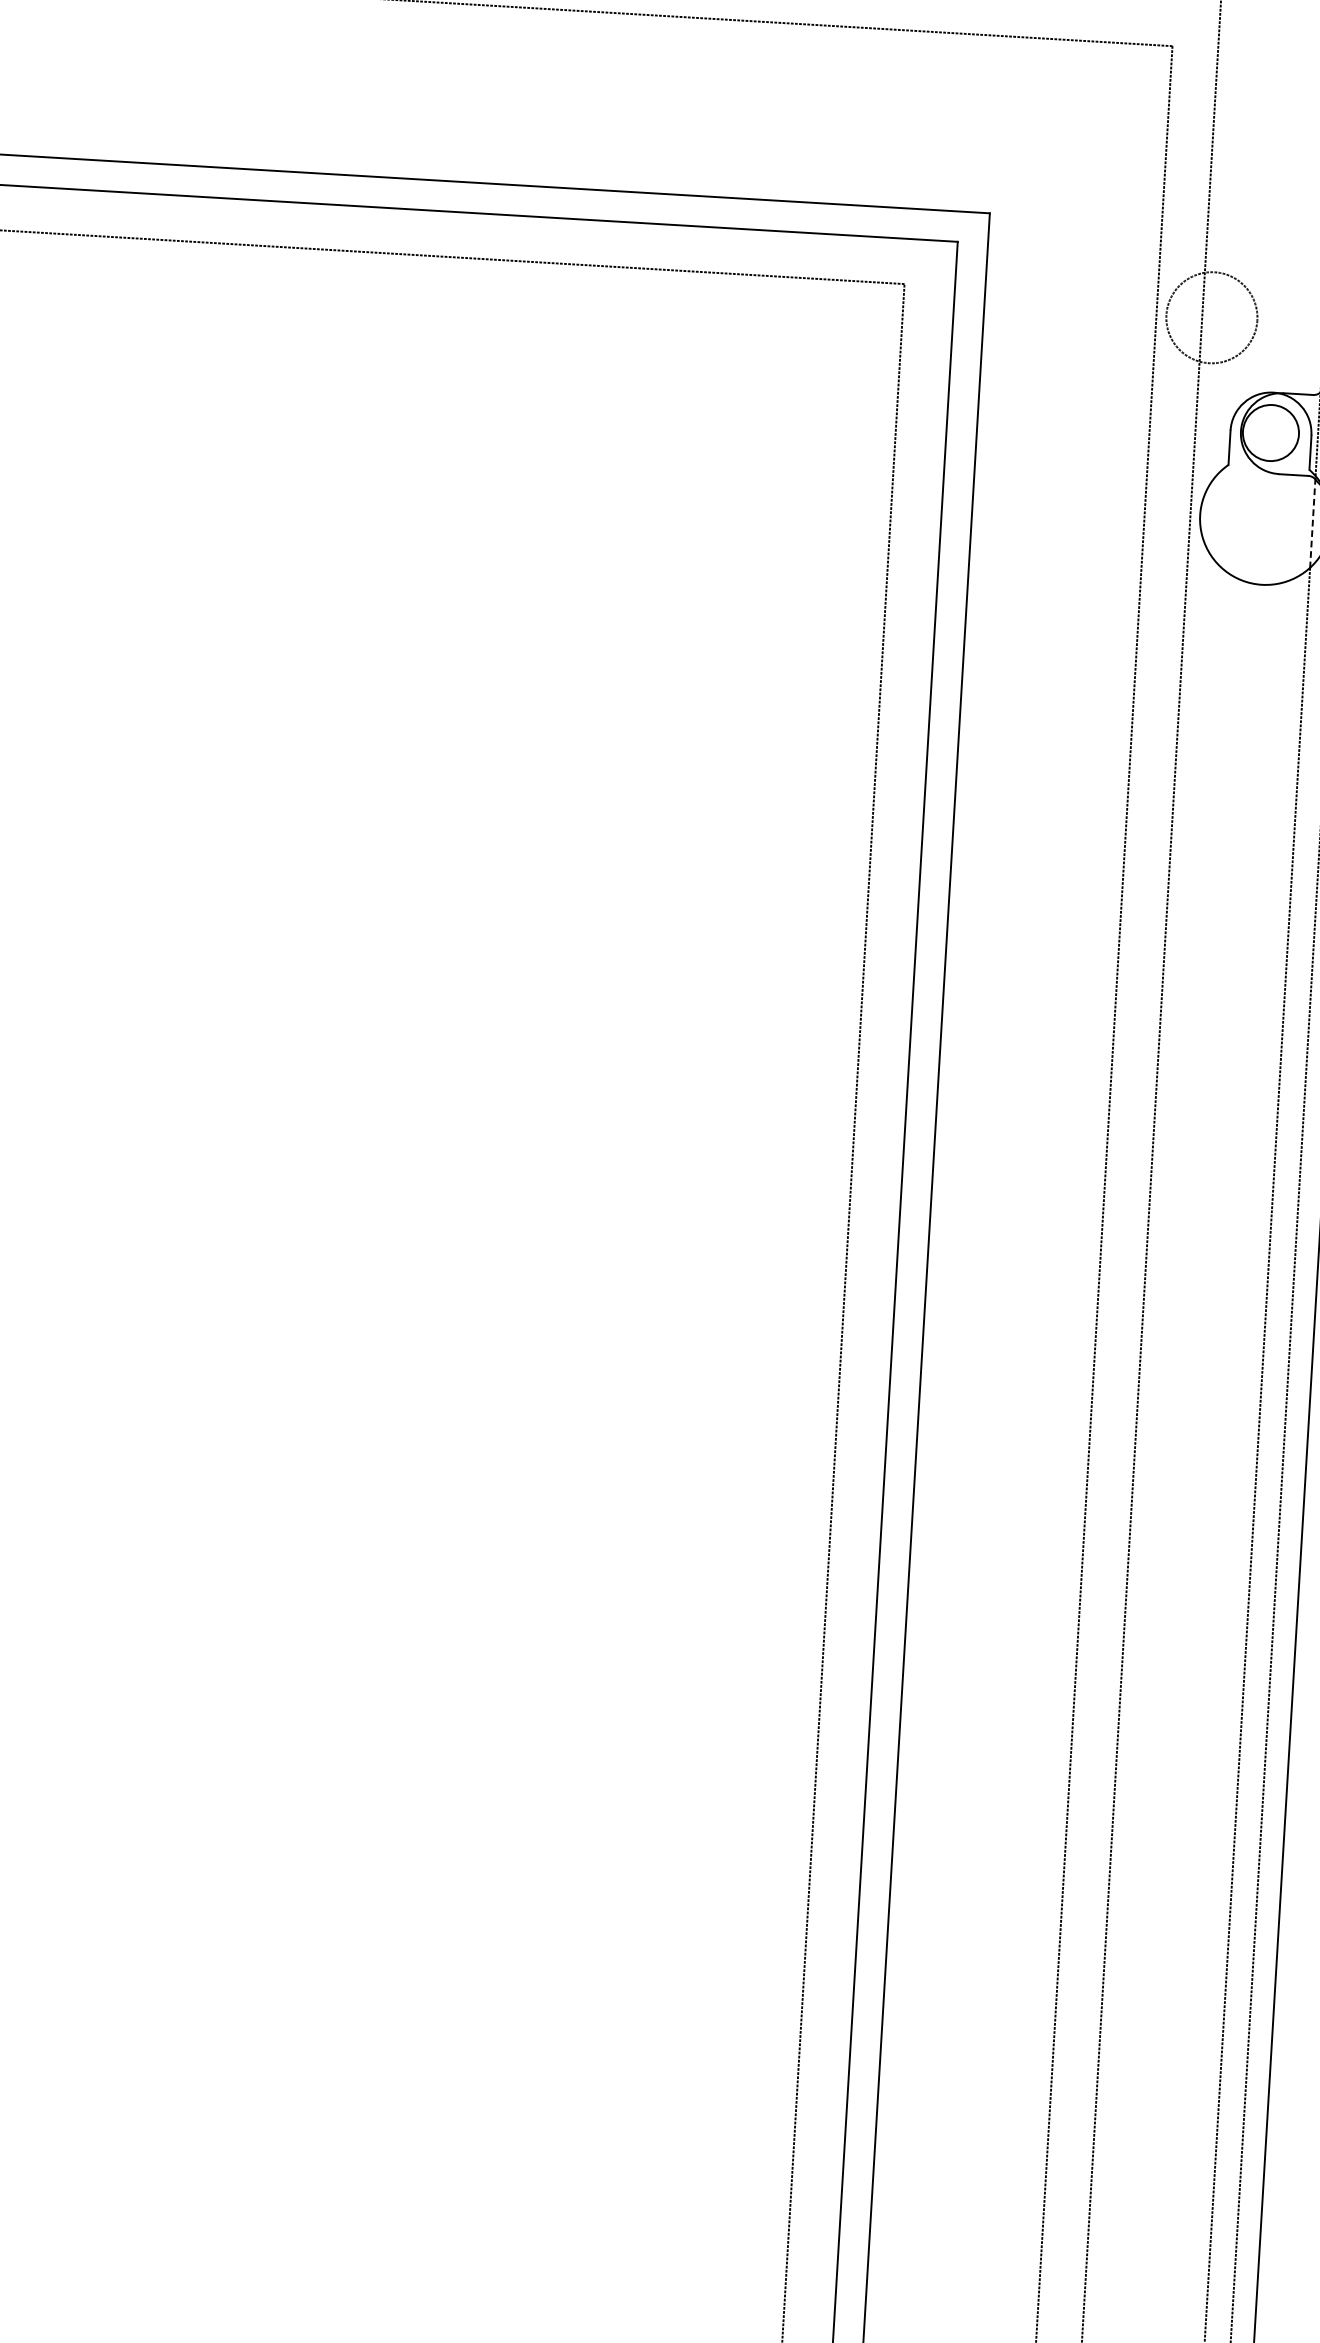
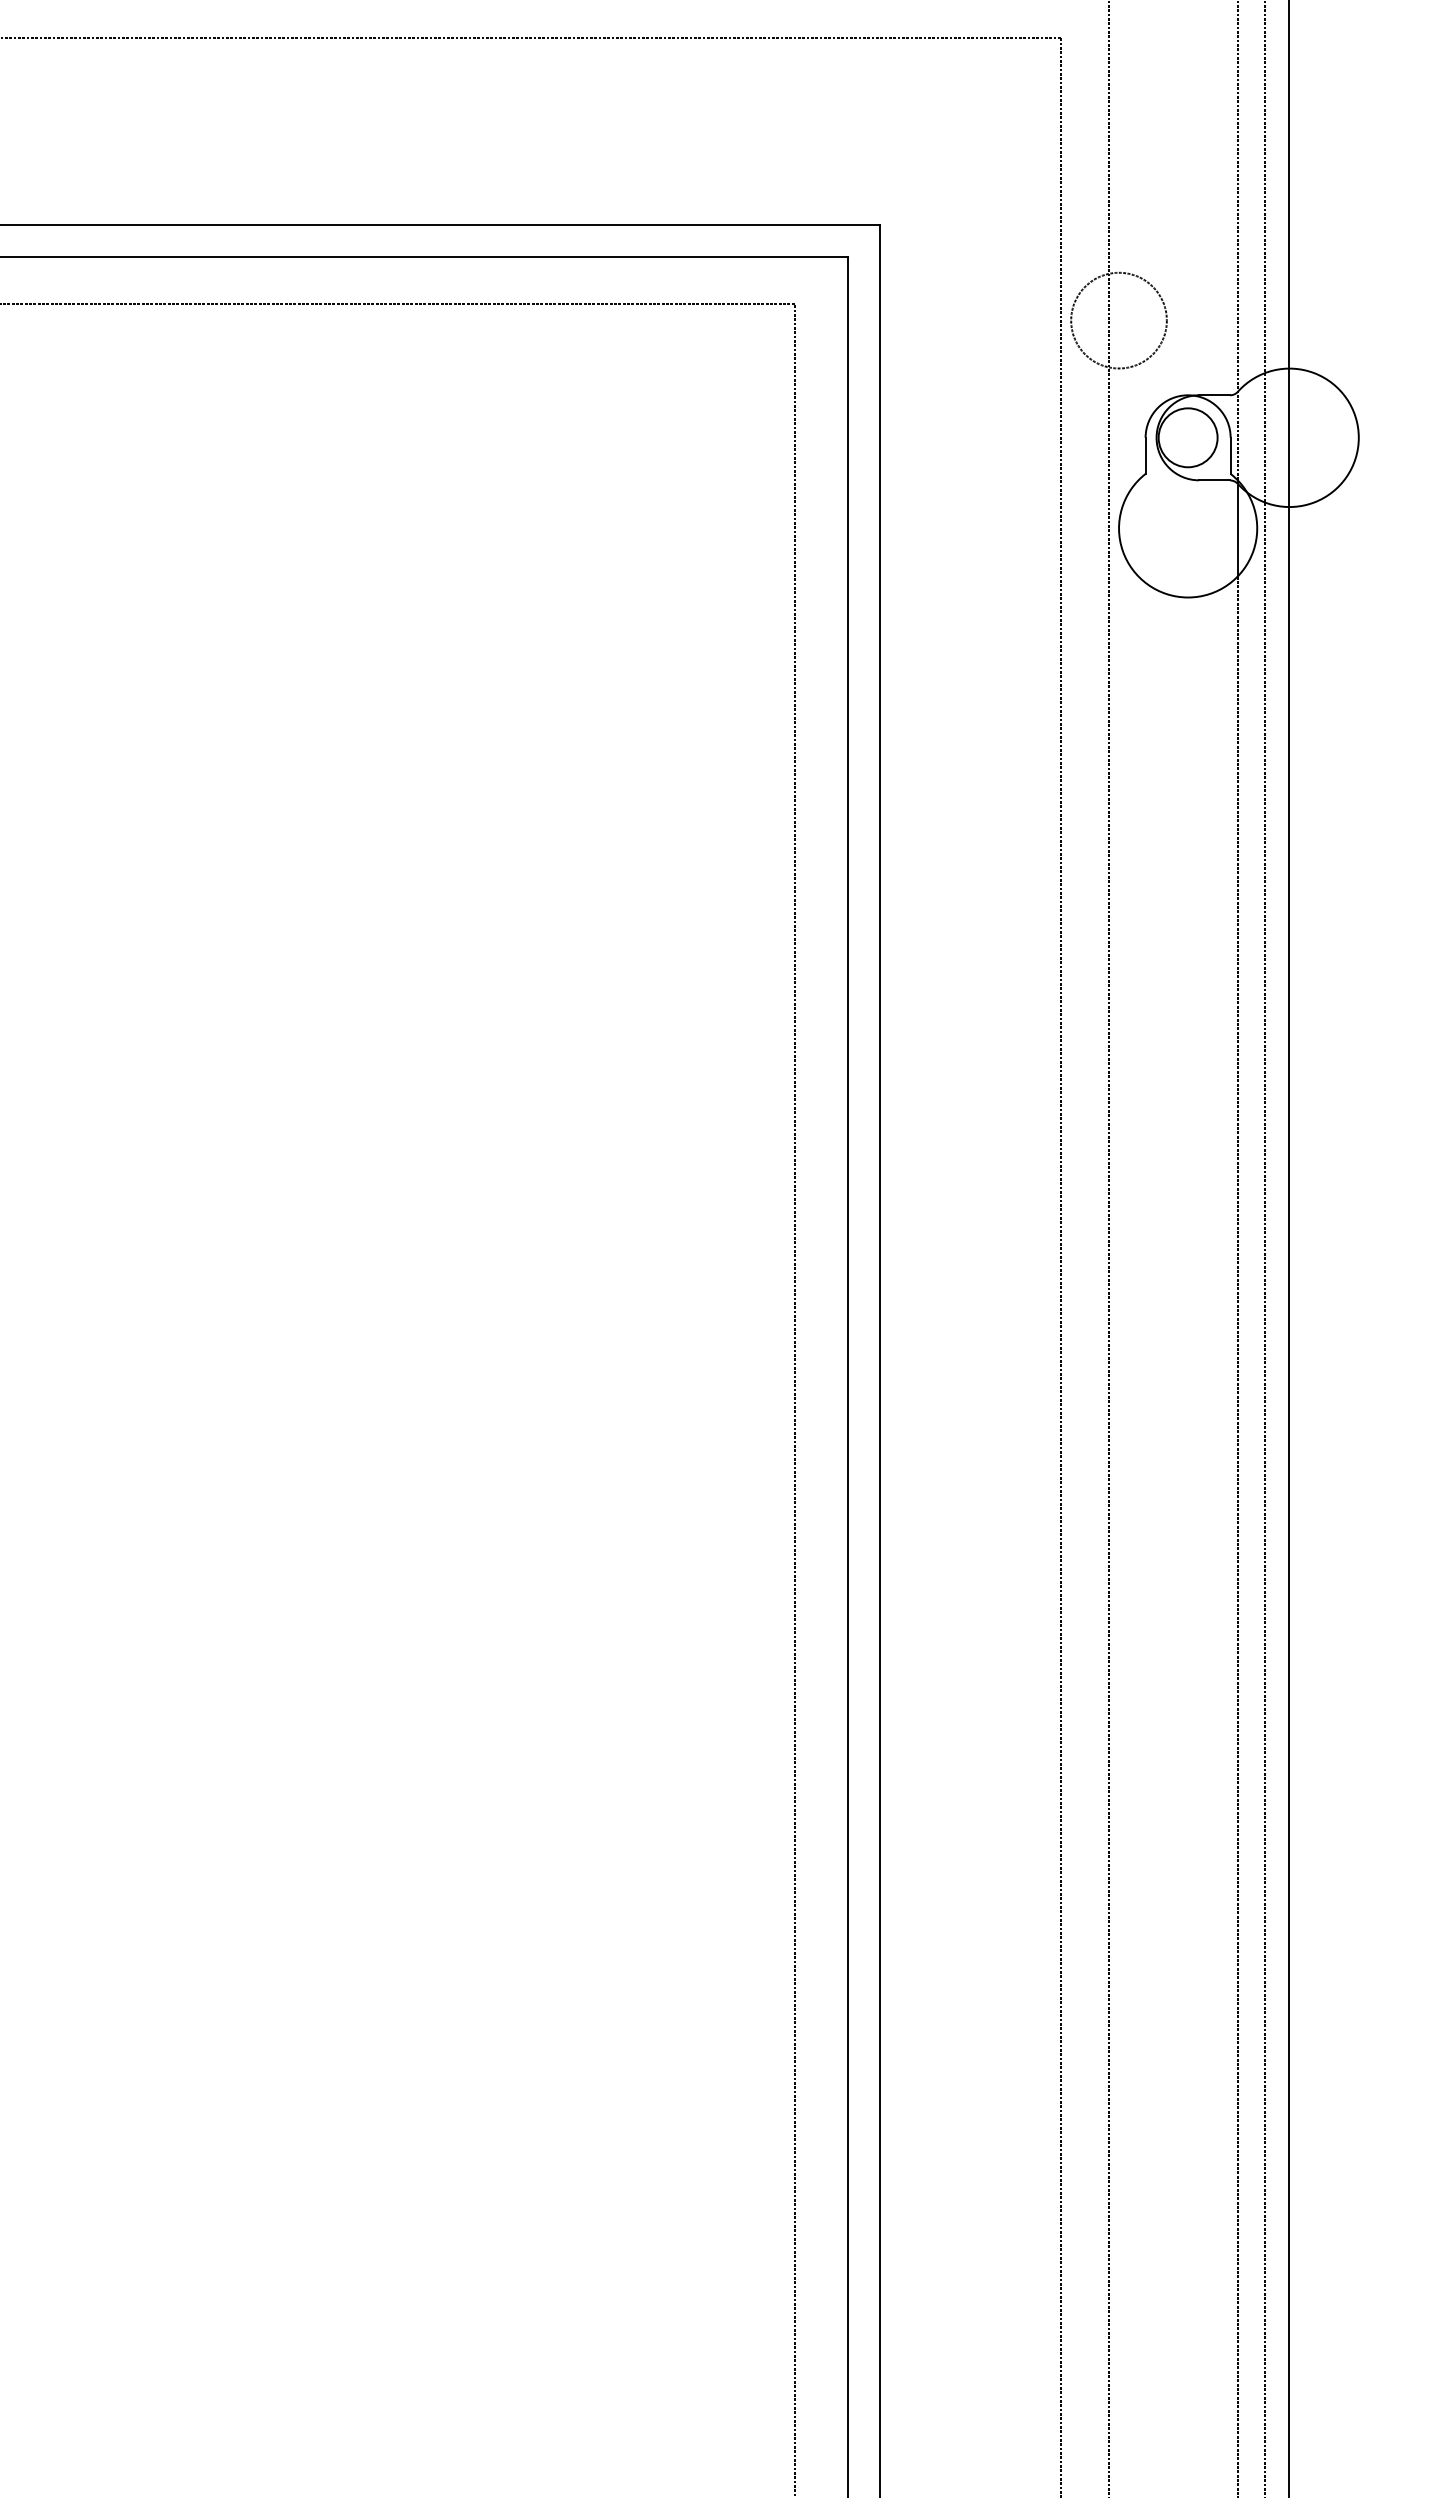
line: (1312, 523) -> (1237, 530), dashed -> solid

